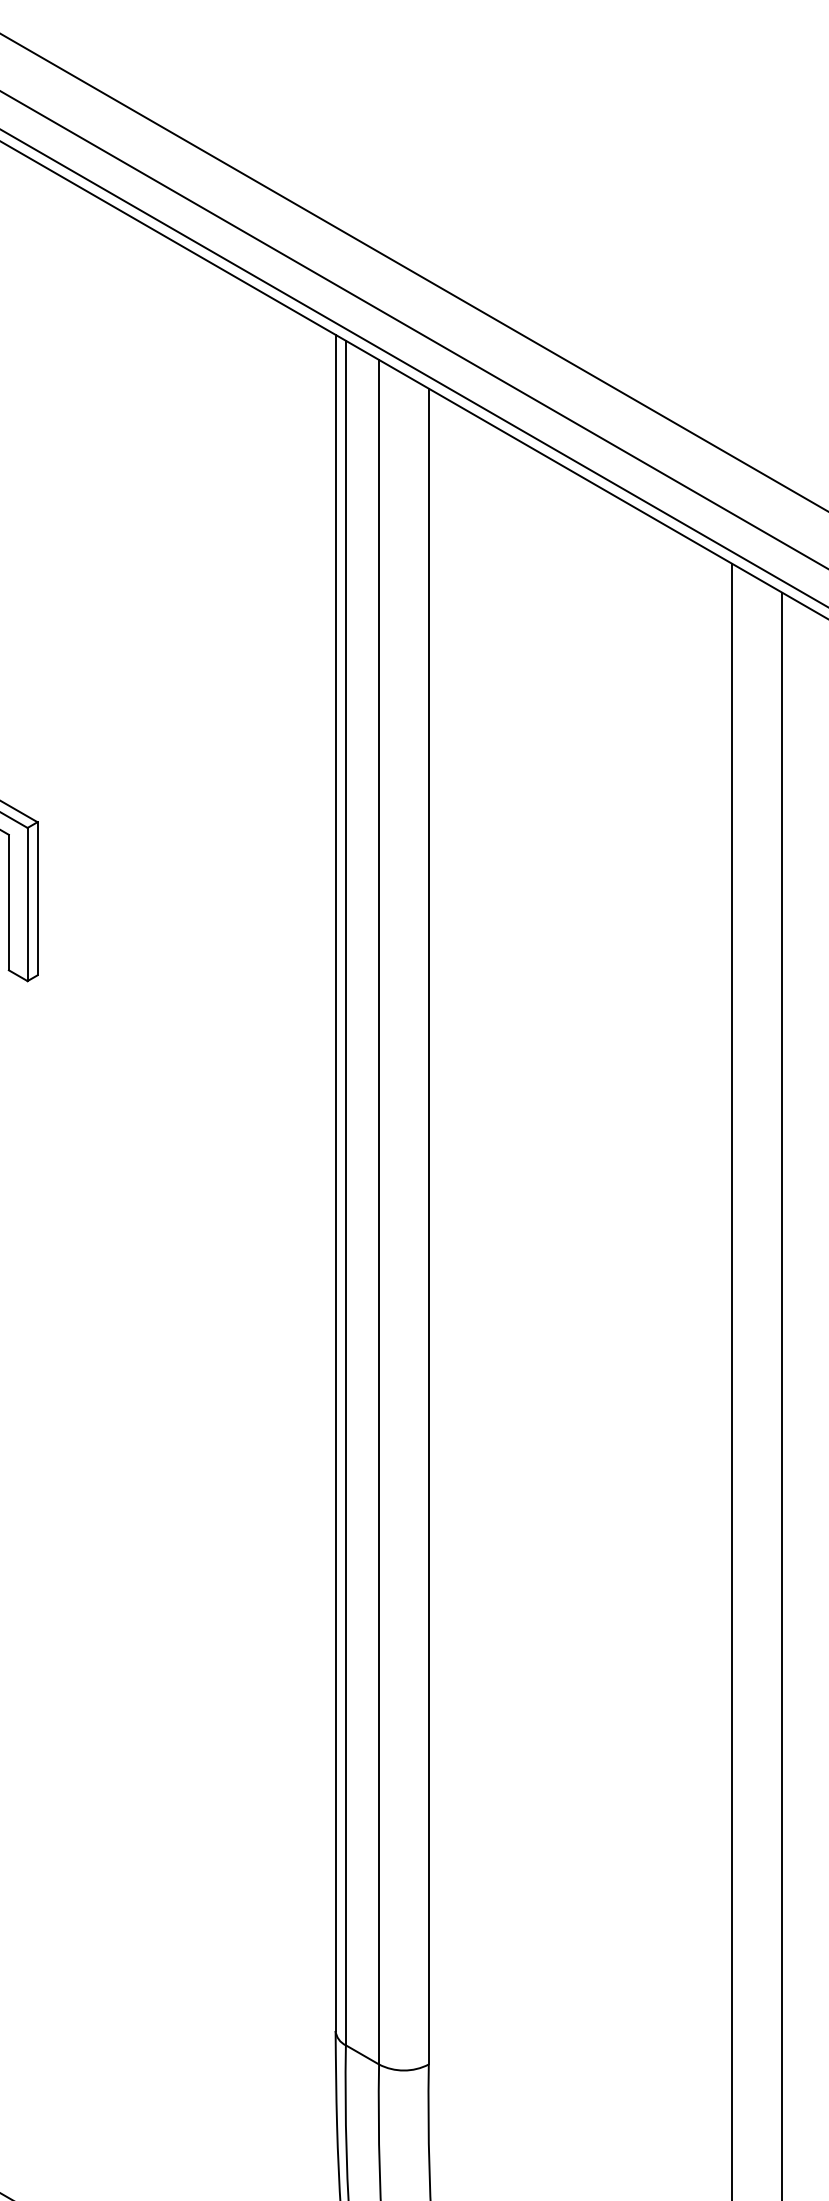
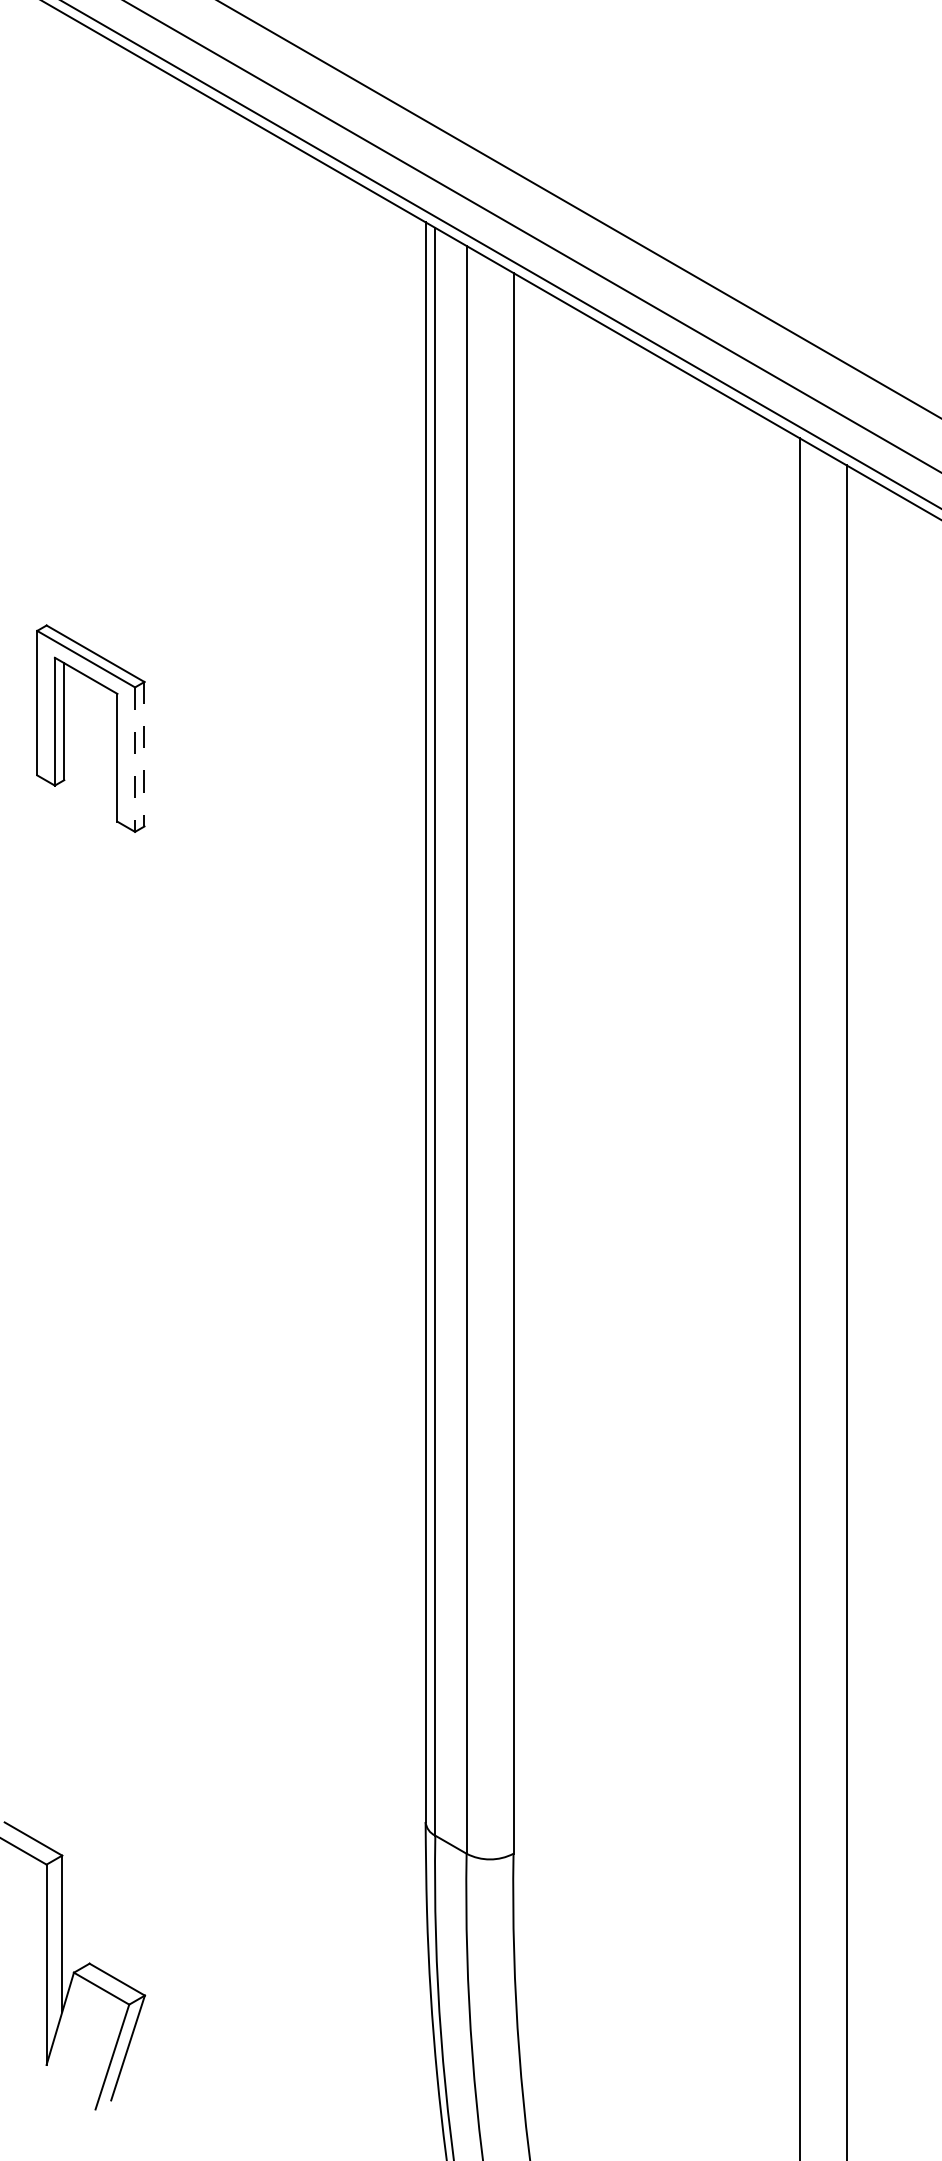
line: (37, 899) -> (144, 754), solid -> dashed
line: (28, 905) -> (135, 760), solid -> dashed

